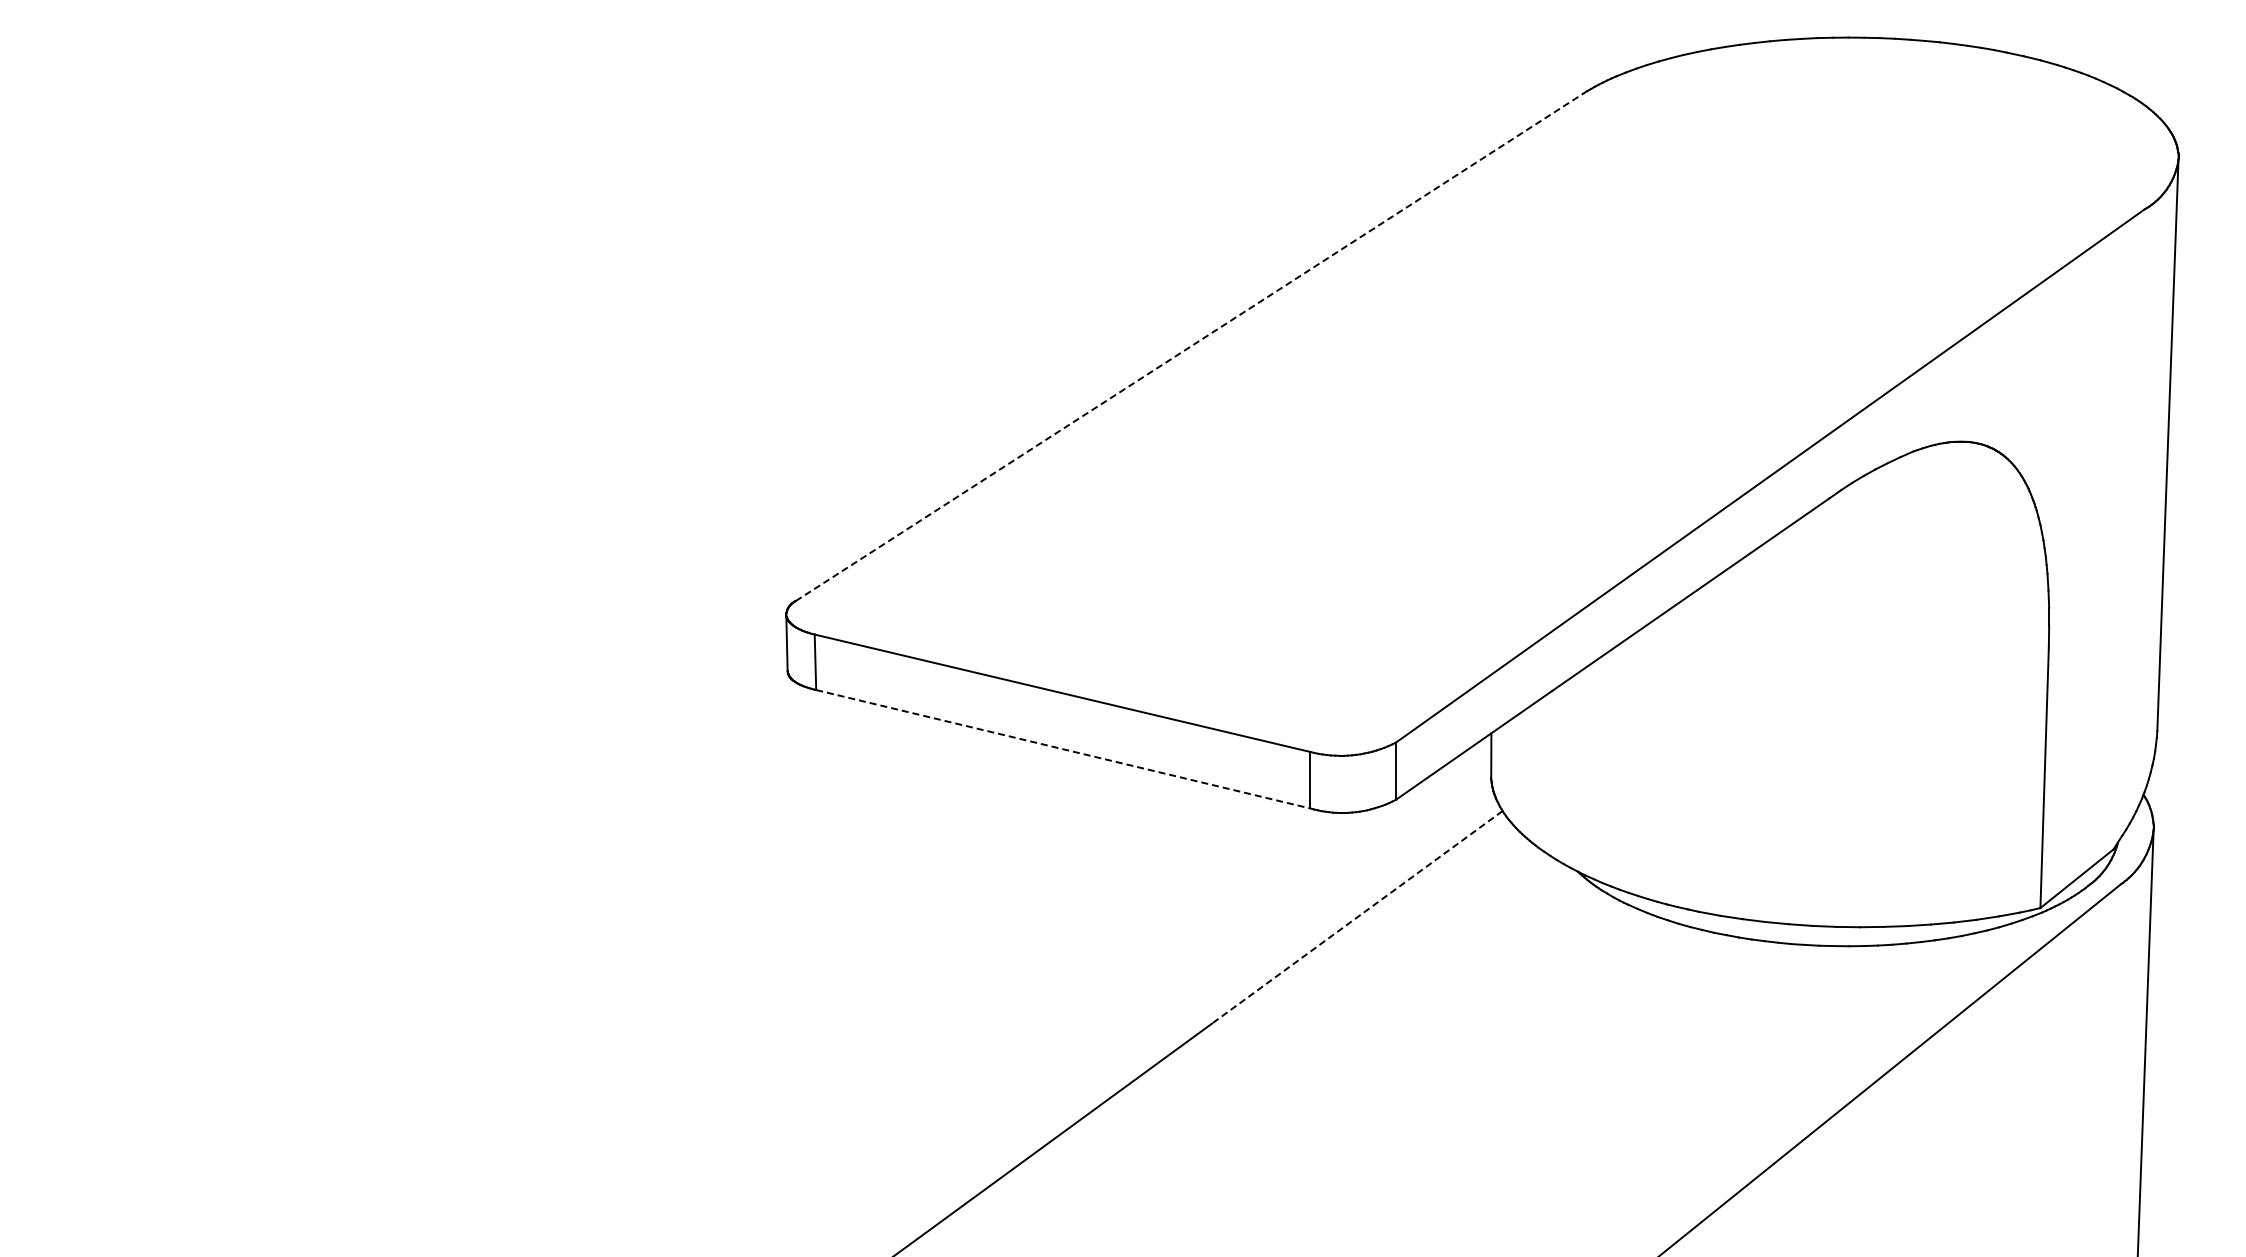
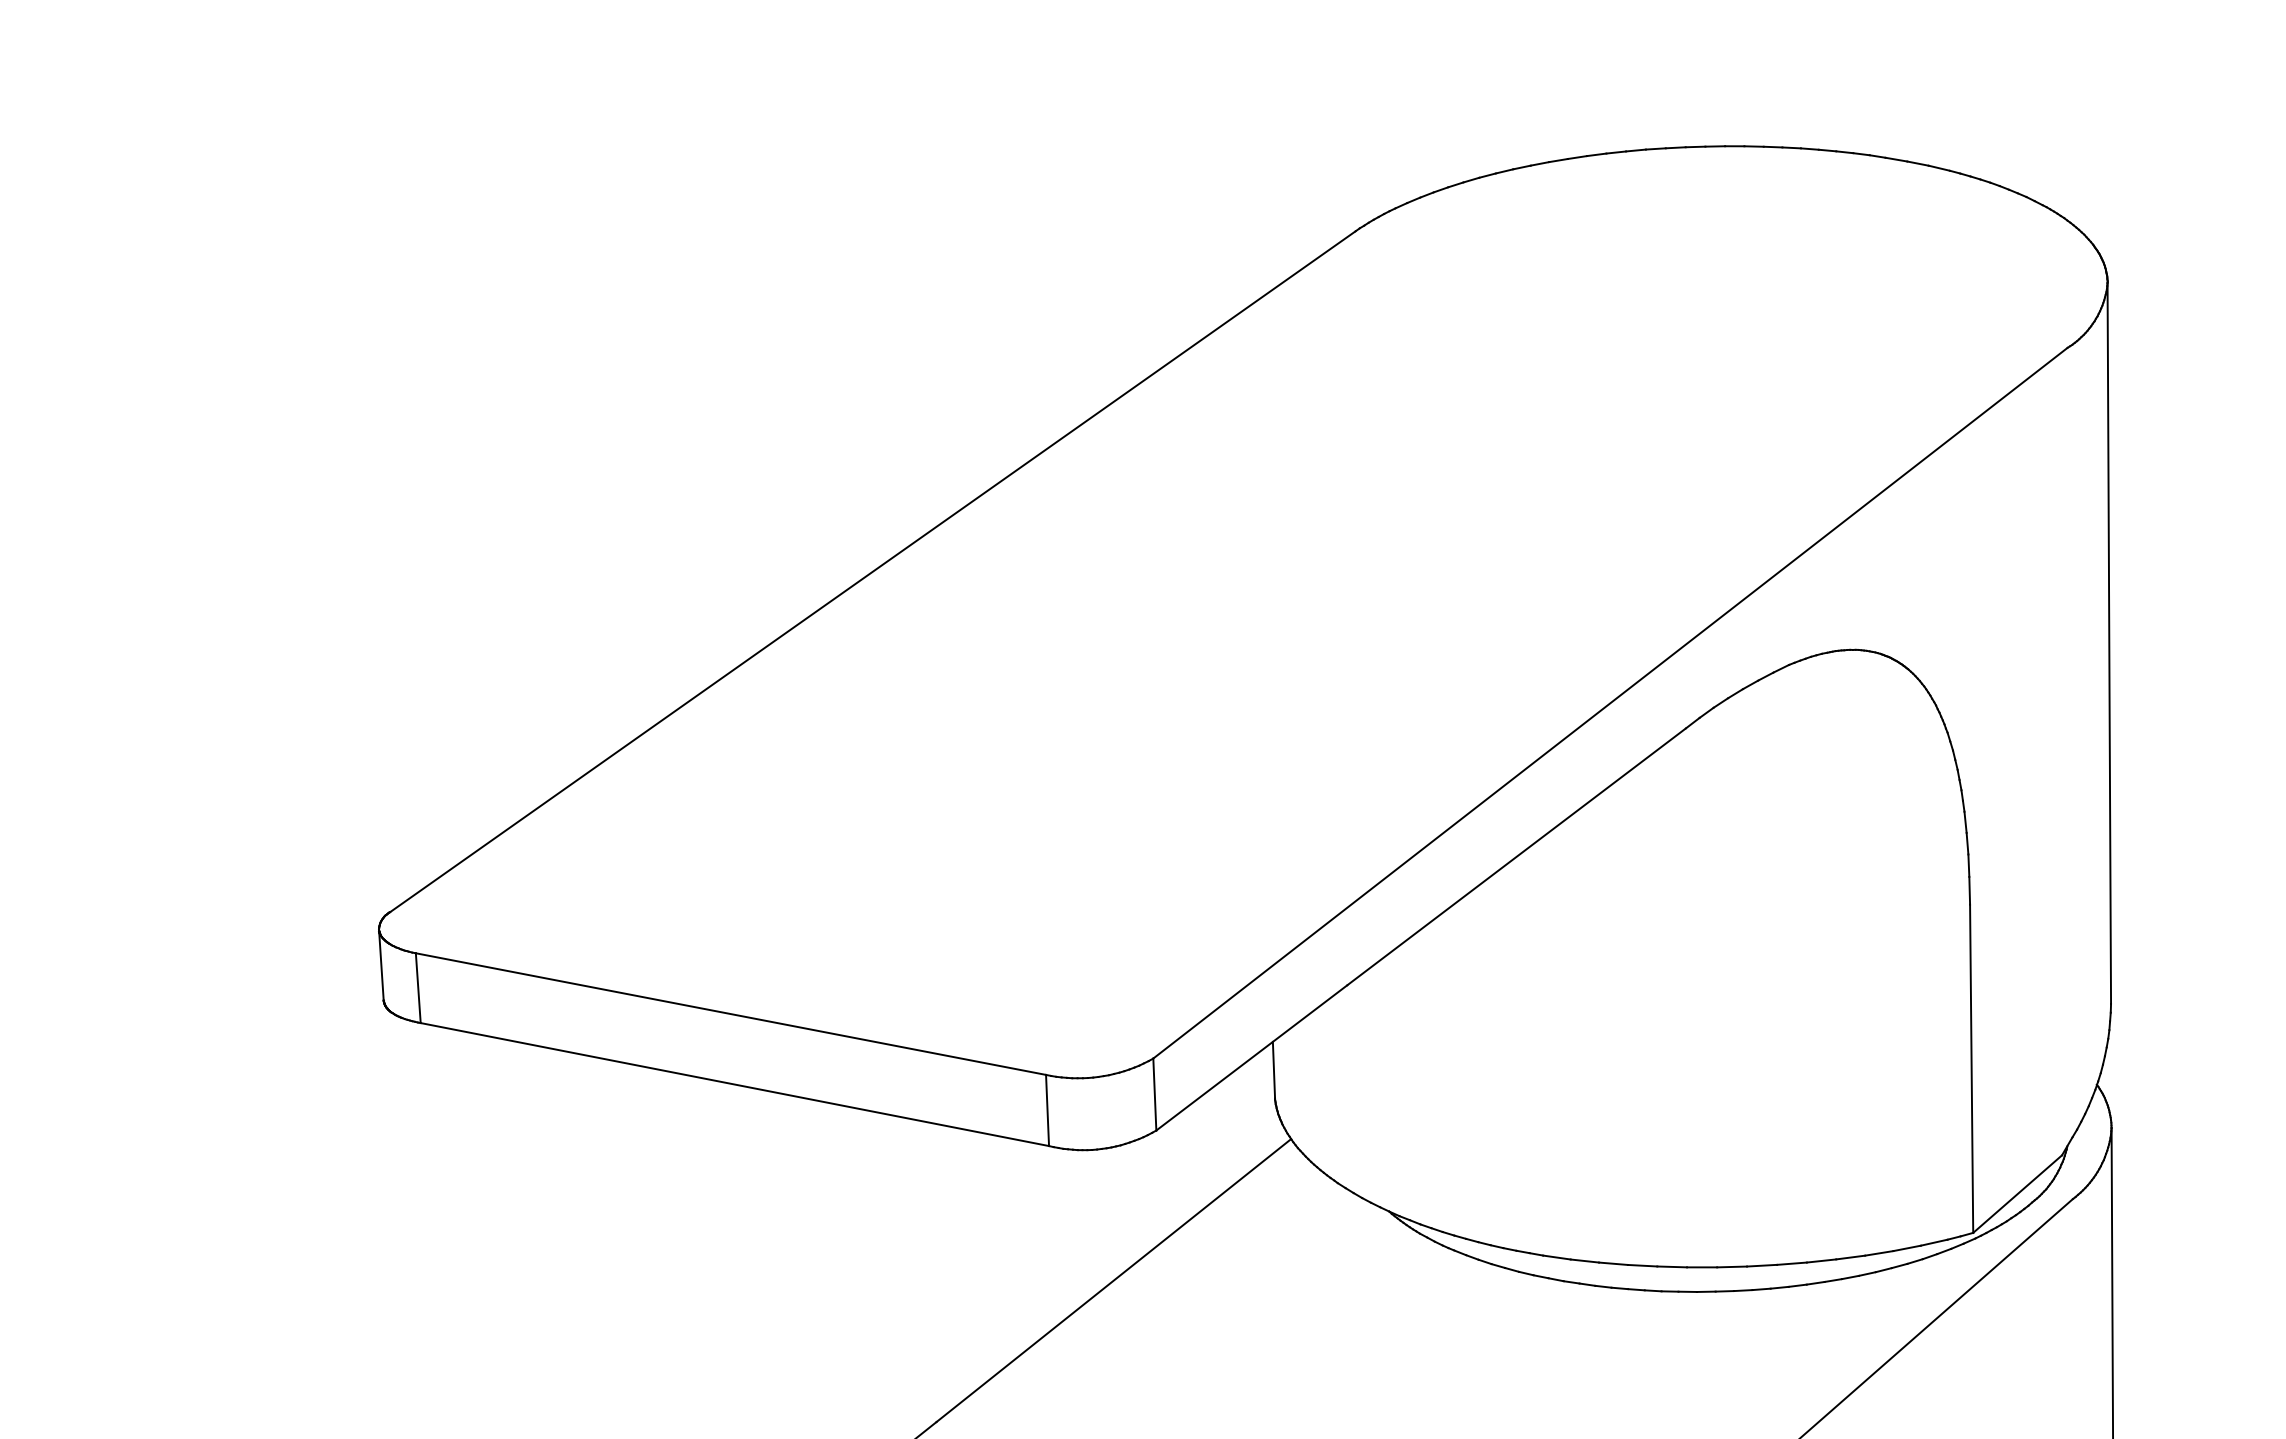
line: (1189, 347) -> (872, 572), dashed -> solid
line: (1063, 749) -> (735, 1084), dashed -> solid
line: (1356, 917) -> (1112, 1280), dashed -> solid

